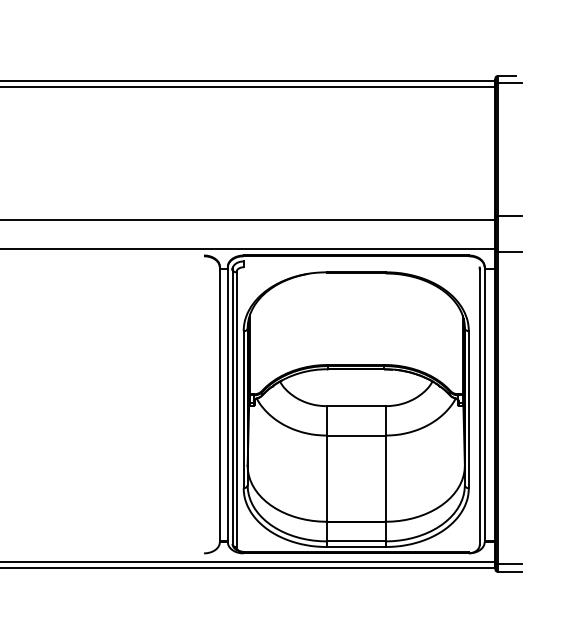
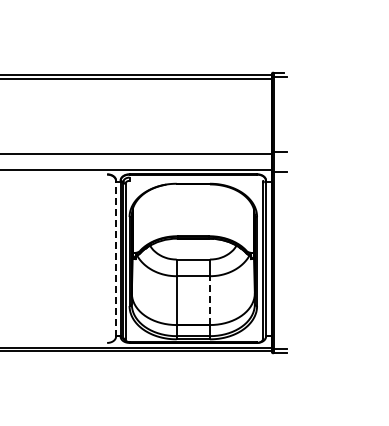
line: (220, 404) -> (116, 258), solid -> dashed
line: (384, 478) -> (209, 300), solid -> dashed

